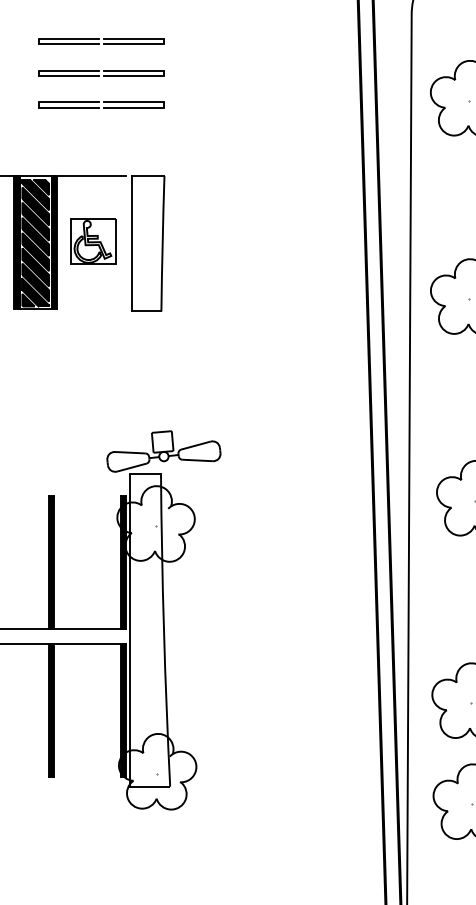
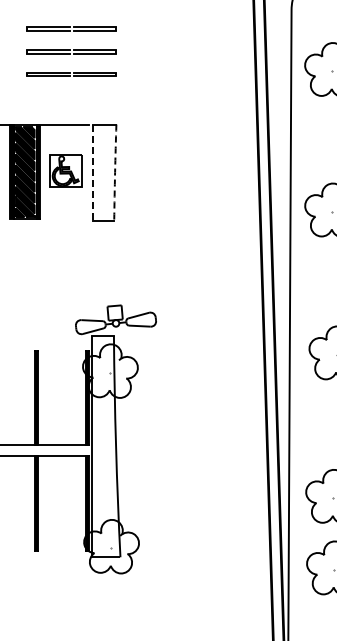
line: (163, 243) -> (115, 172), solid -> dashed
line: (132, 245) -> (93, 173), solid -> dashed

